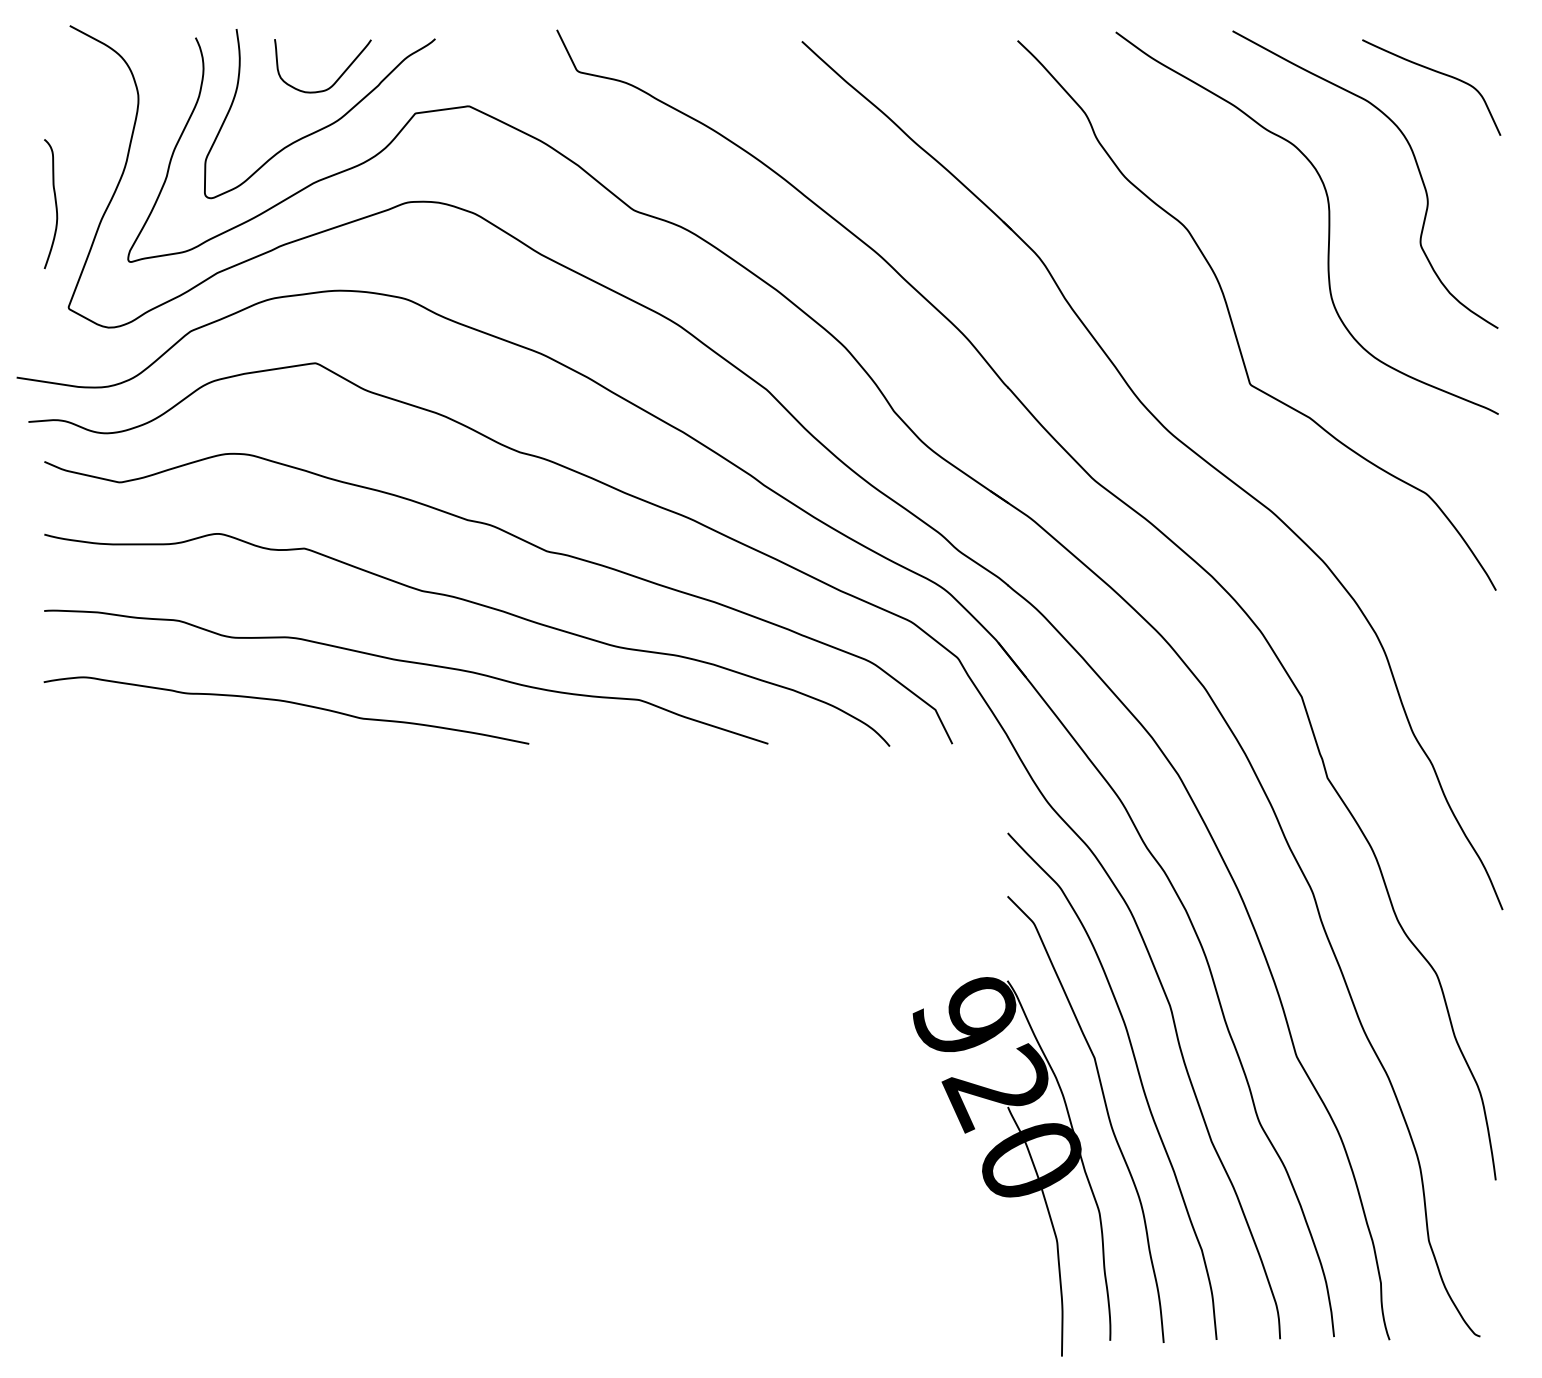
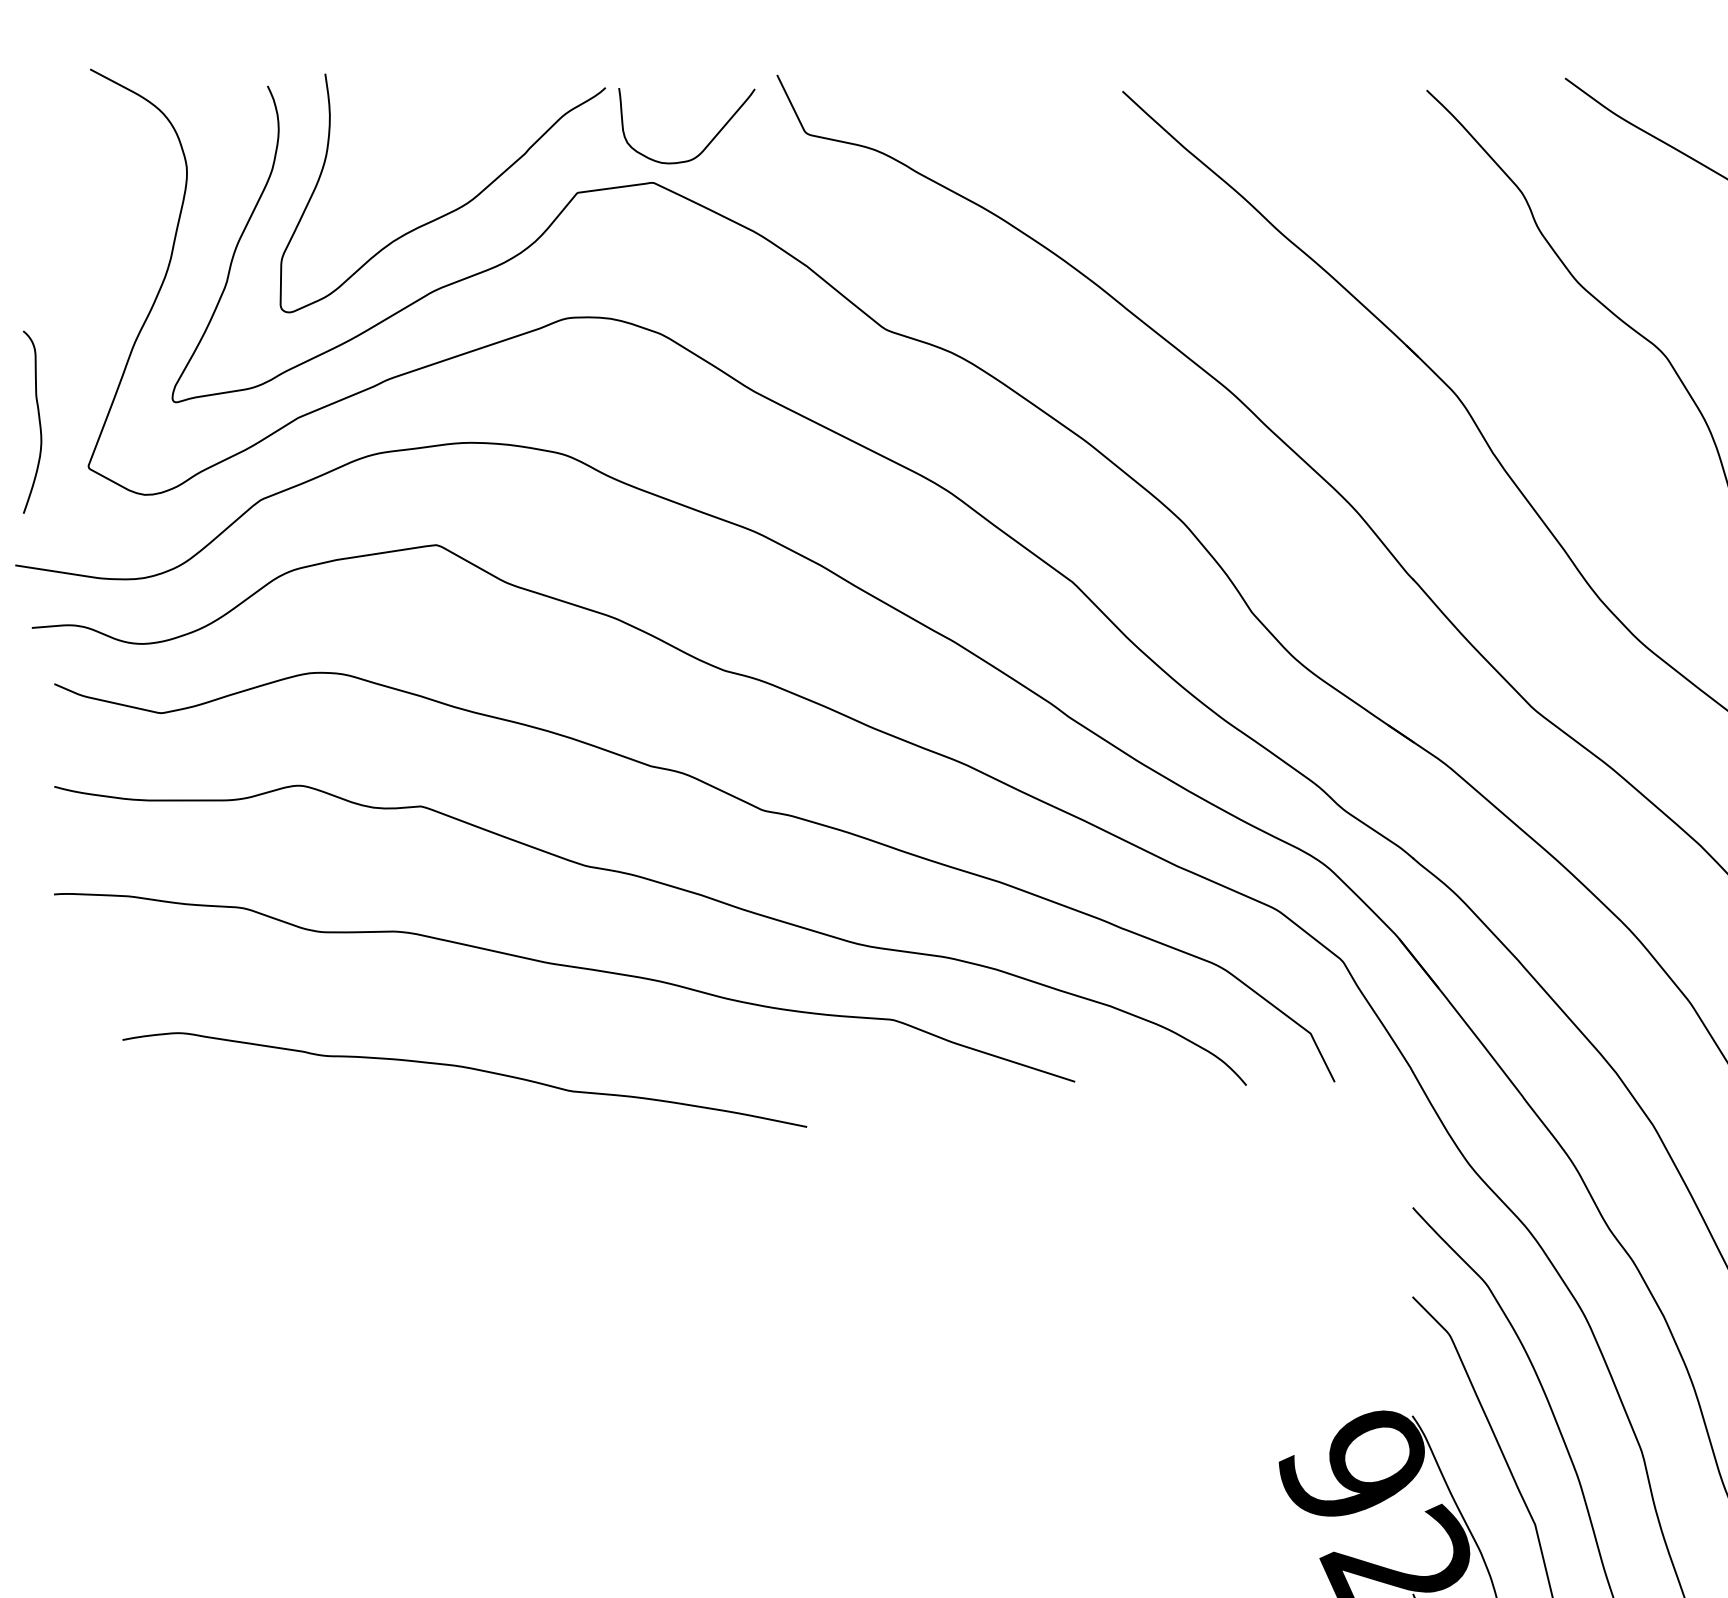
curve: (336, 79) -> (705, 144), moved
curve: (55, 204) -> (38, 422), moved
curve: (286, 702) -> (464, 1068), moved

